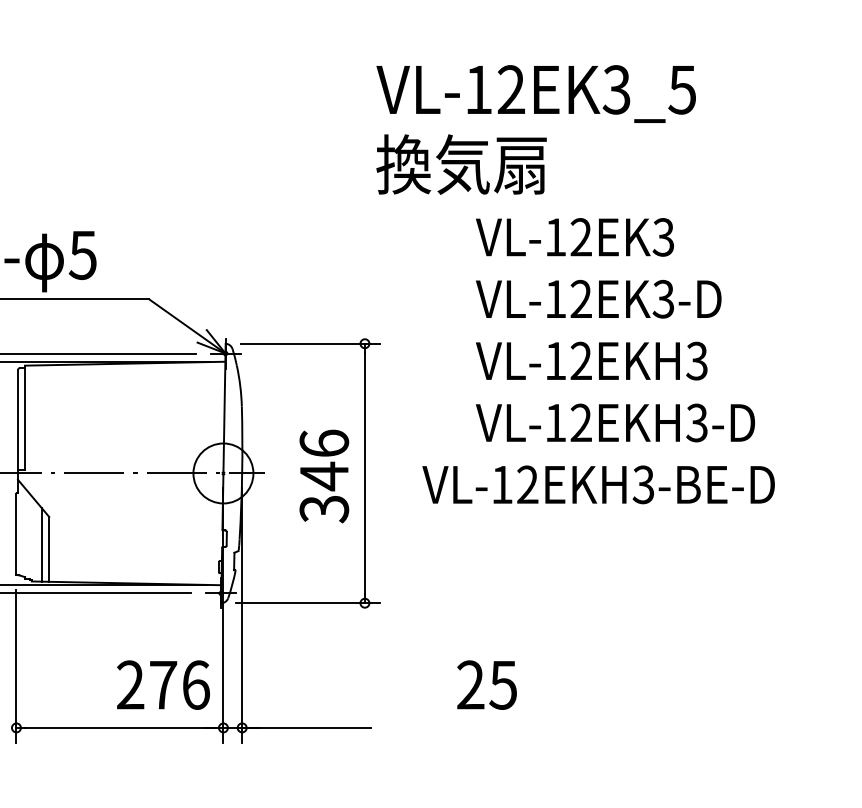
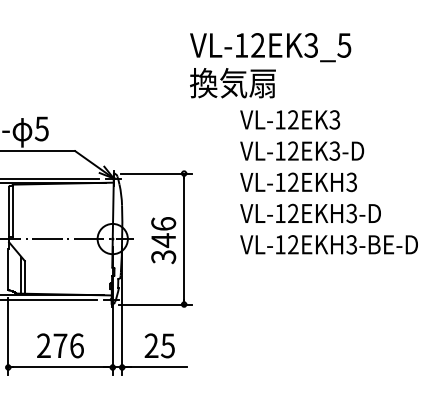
text: (597, 484) -> (328, 244), moved
text: (163, 684) -> (60, 345), moved
text: (486, 684) -> (159, 345), moved

